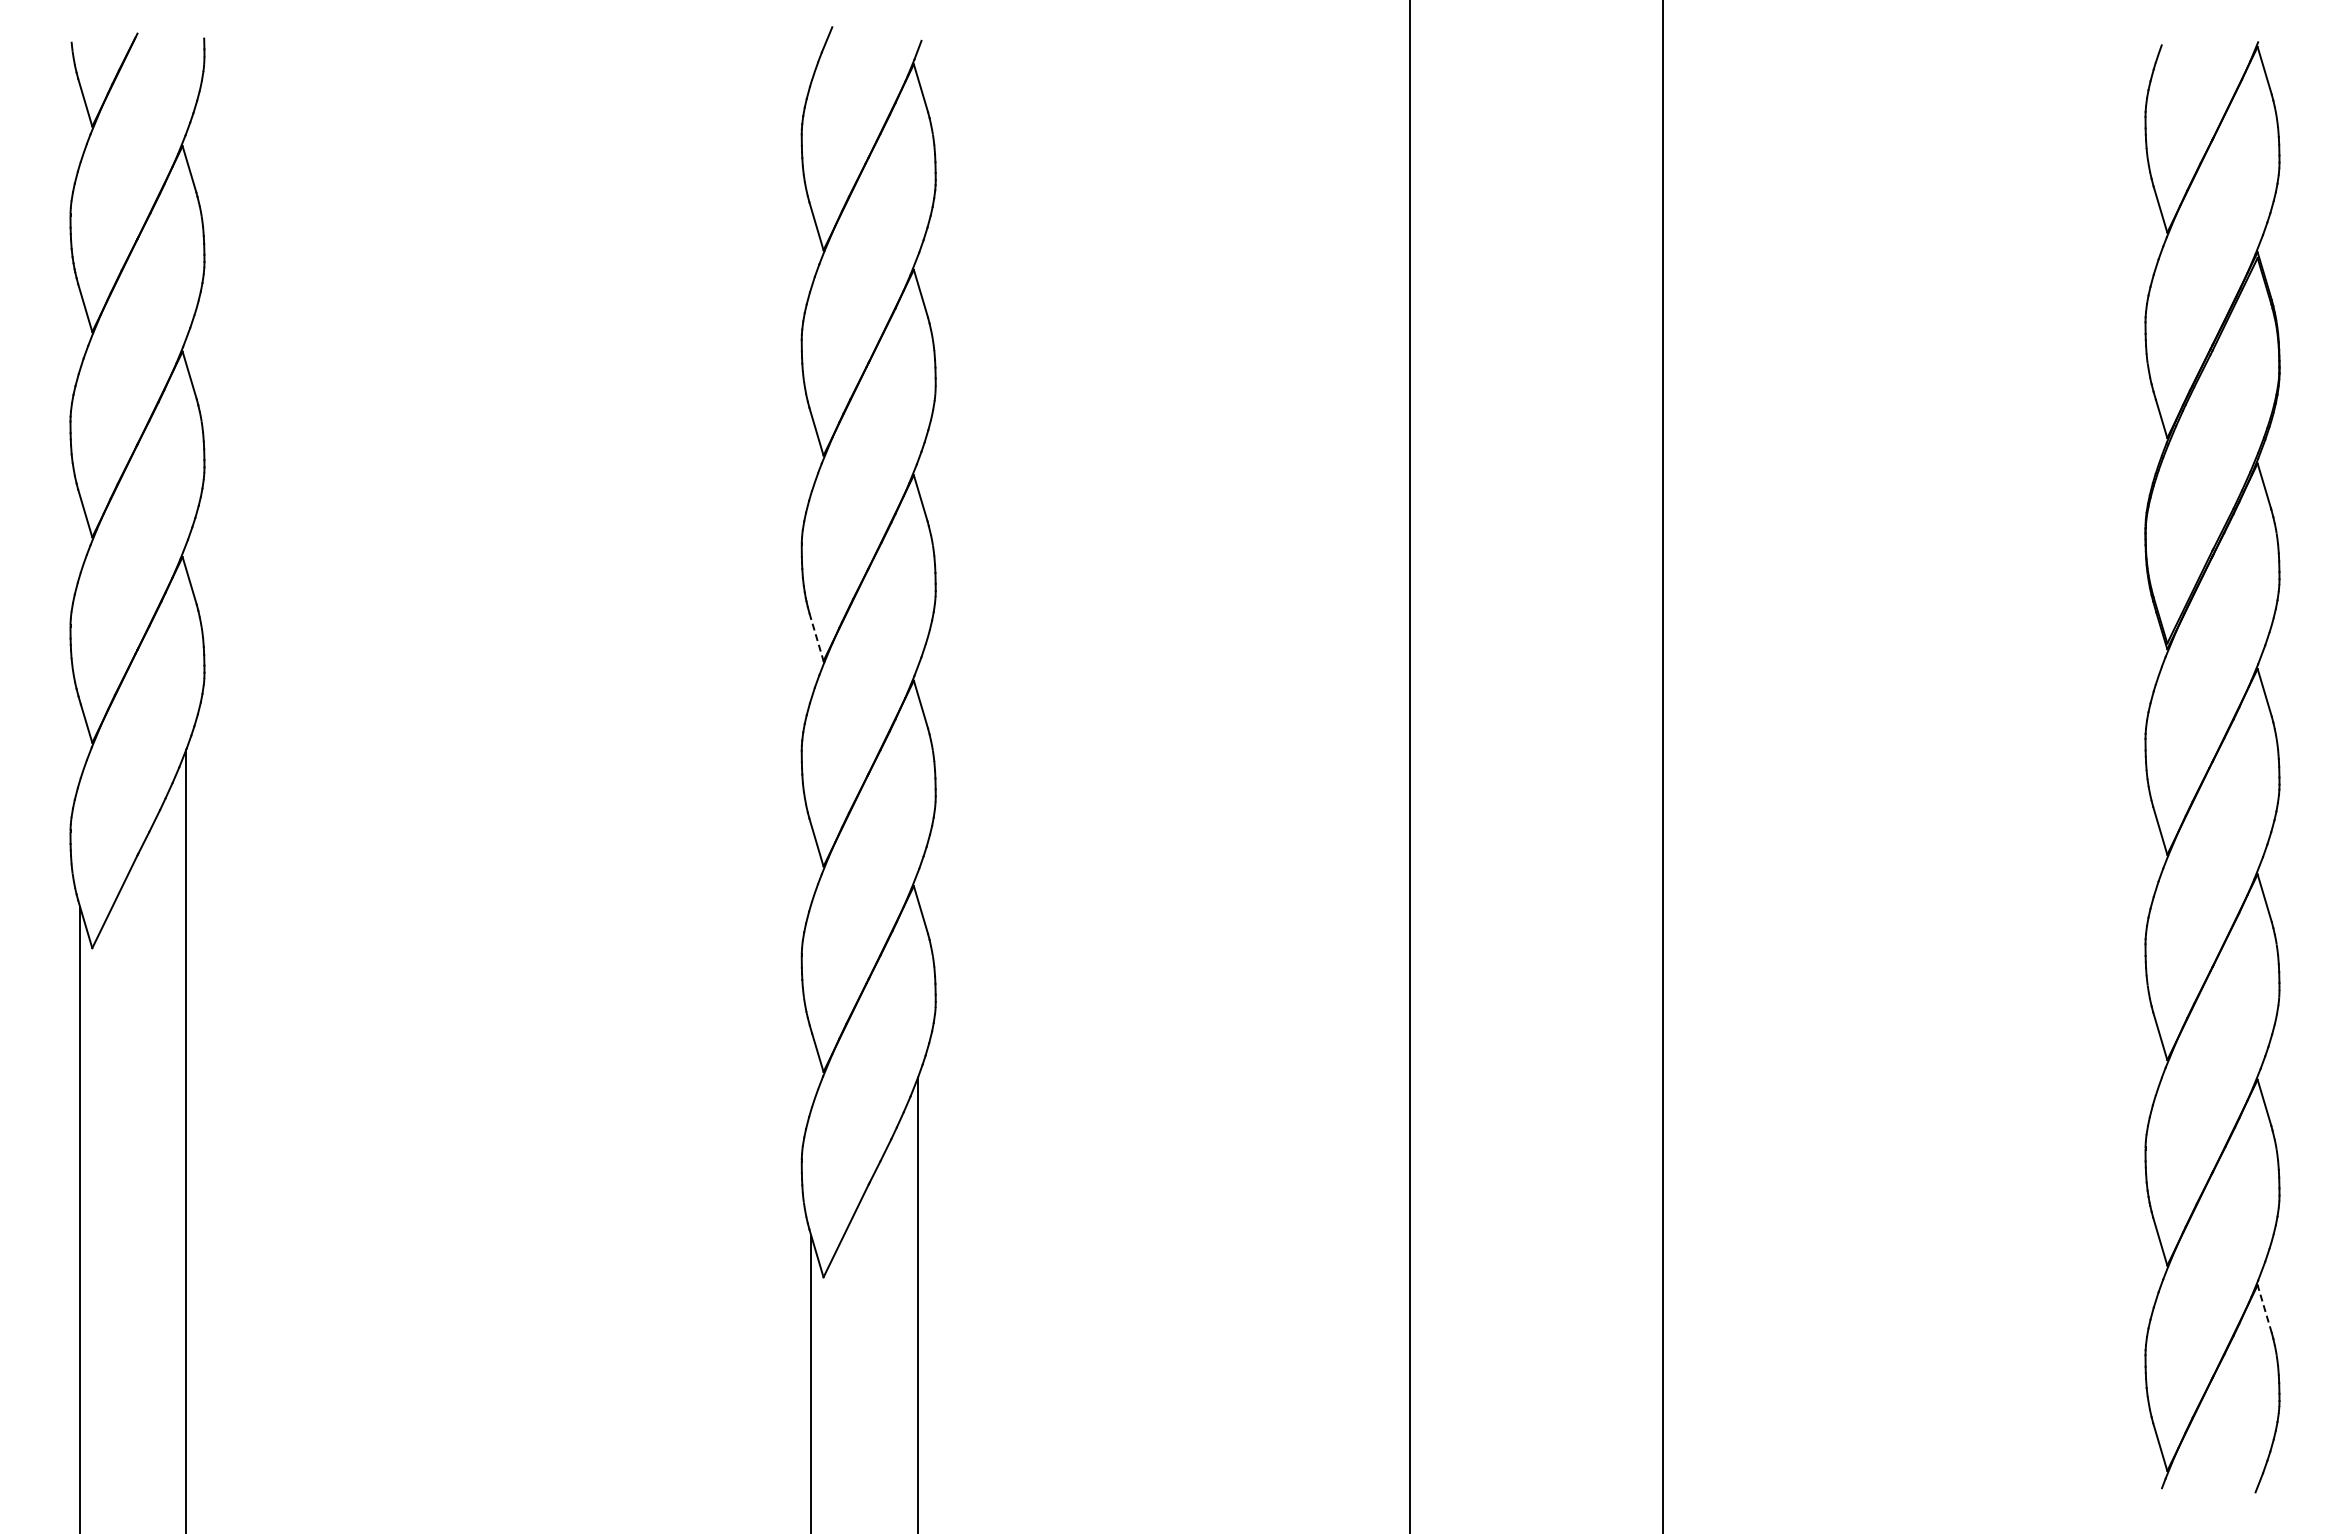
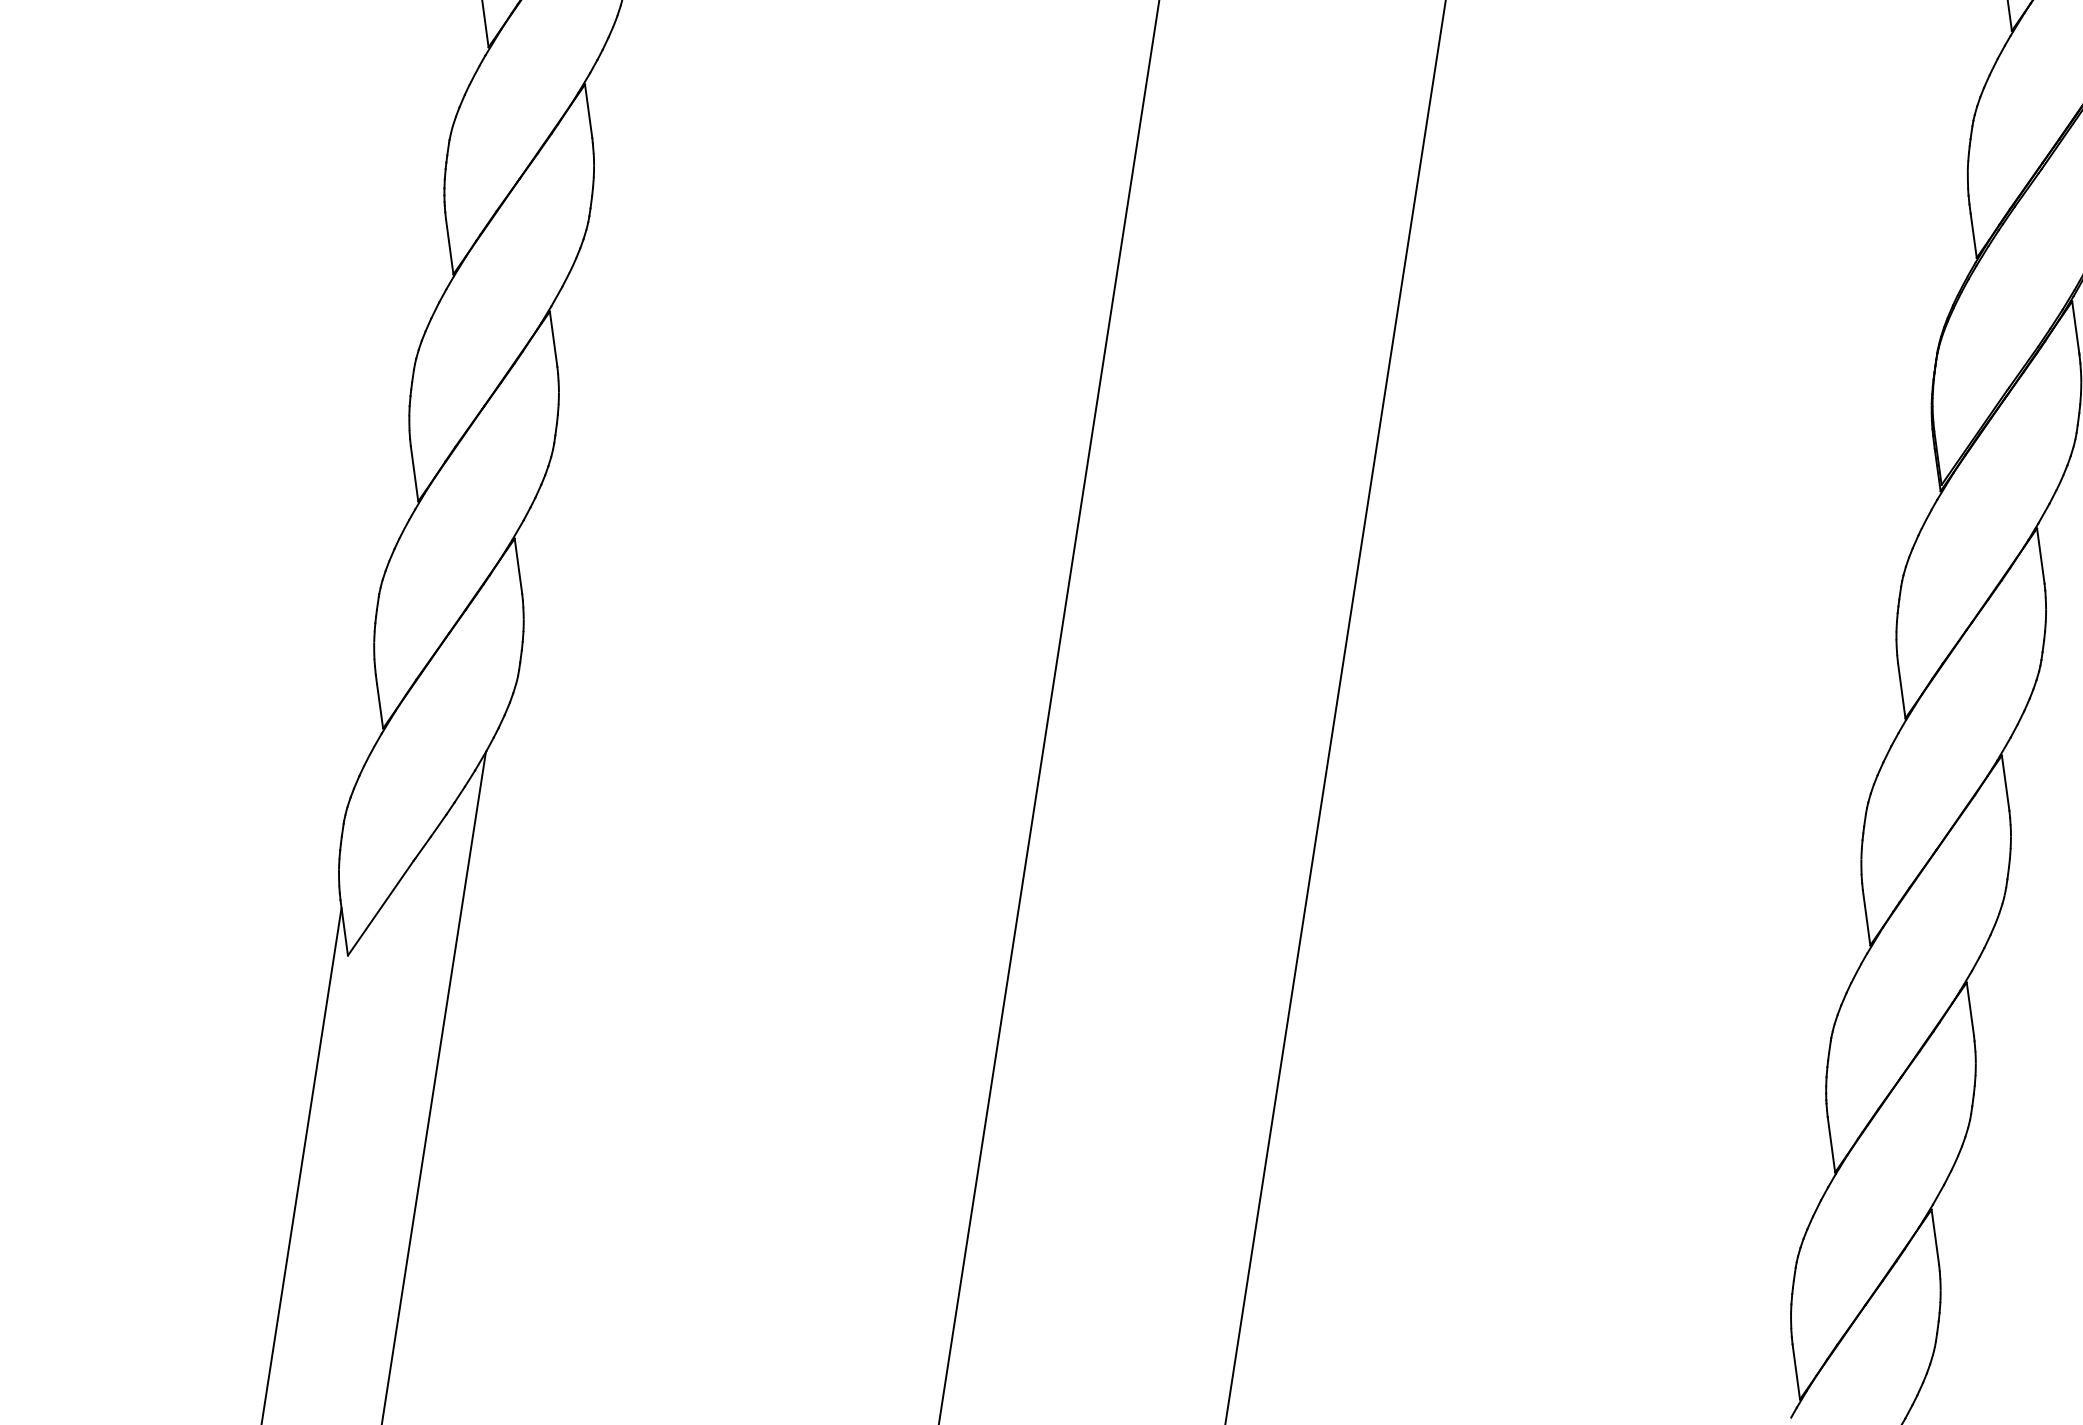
line: (816, 637) -> (449, 247), dashed -> solid
line: (2264, 1309) -> (1935, 1237), dashed -> solid

